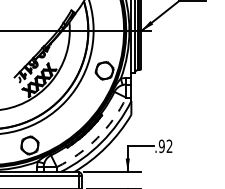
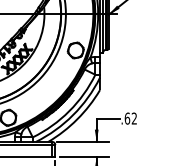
arc: (97, 138) -> (69, 111), dashed -> solid
text: (161, 146) -> (127, 118), .92 -> .62

